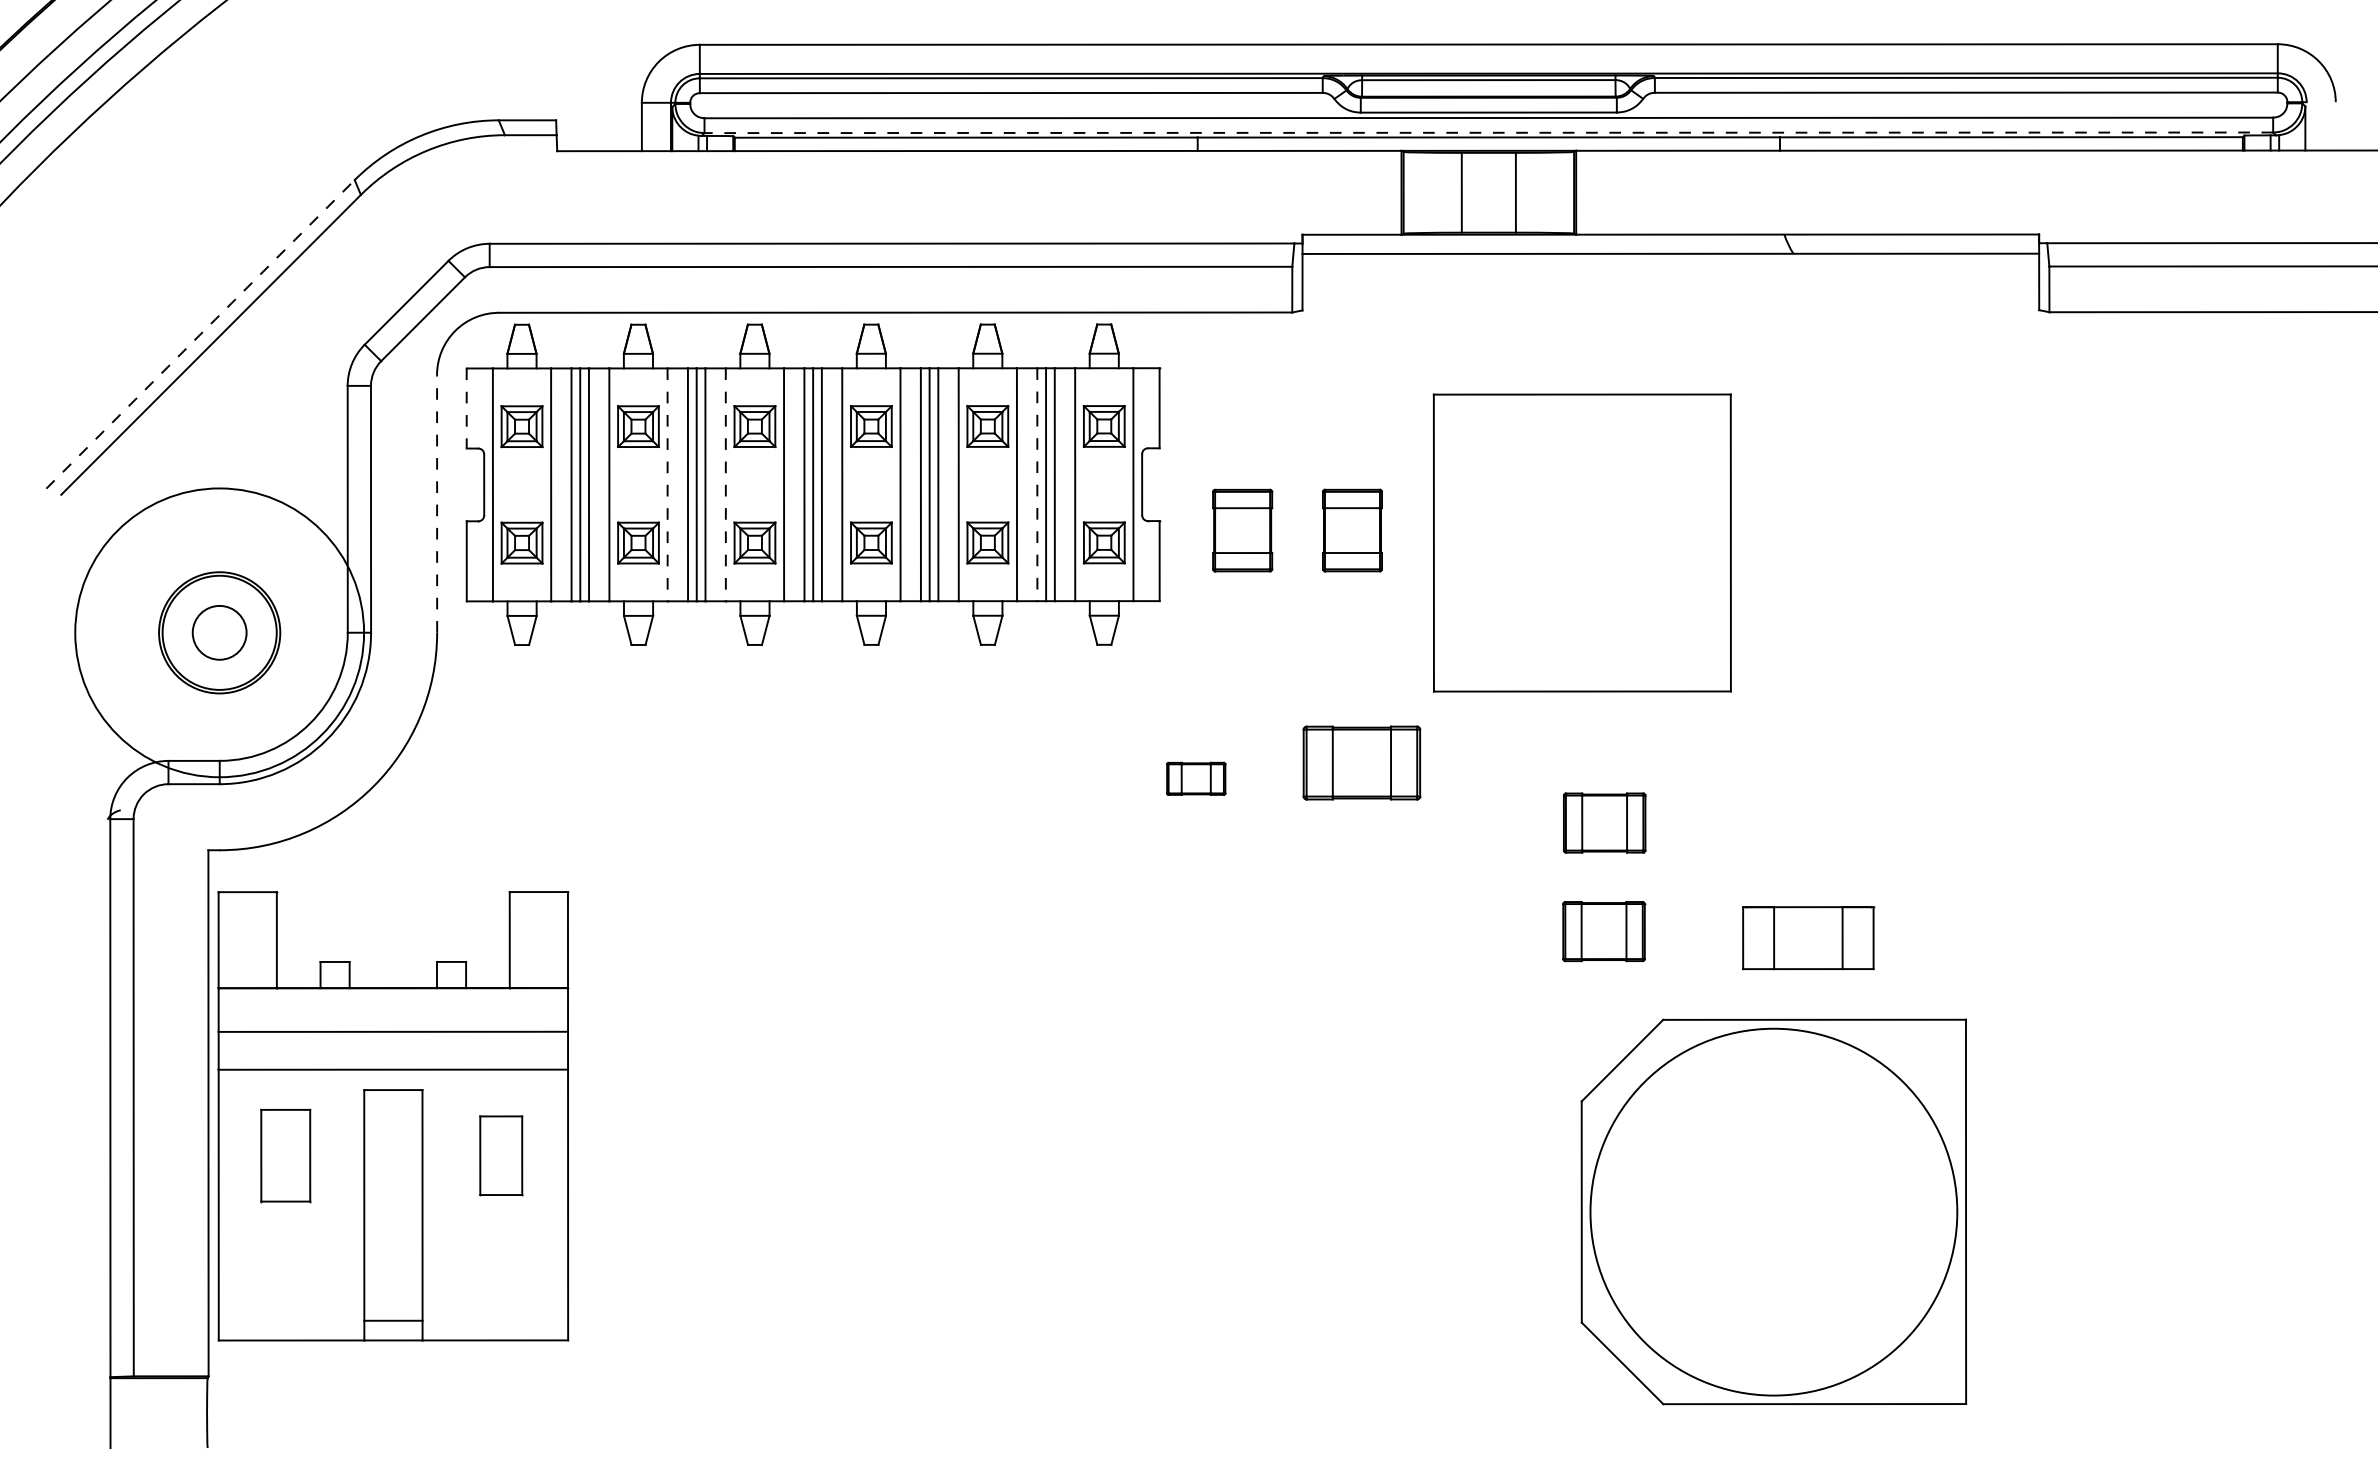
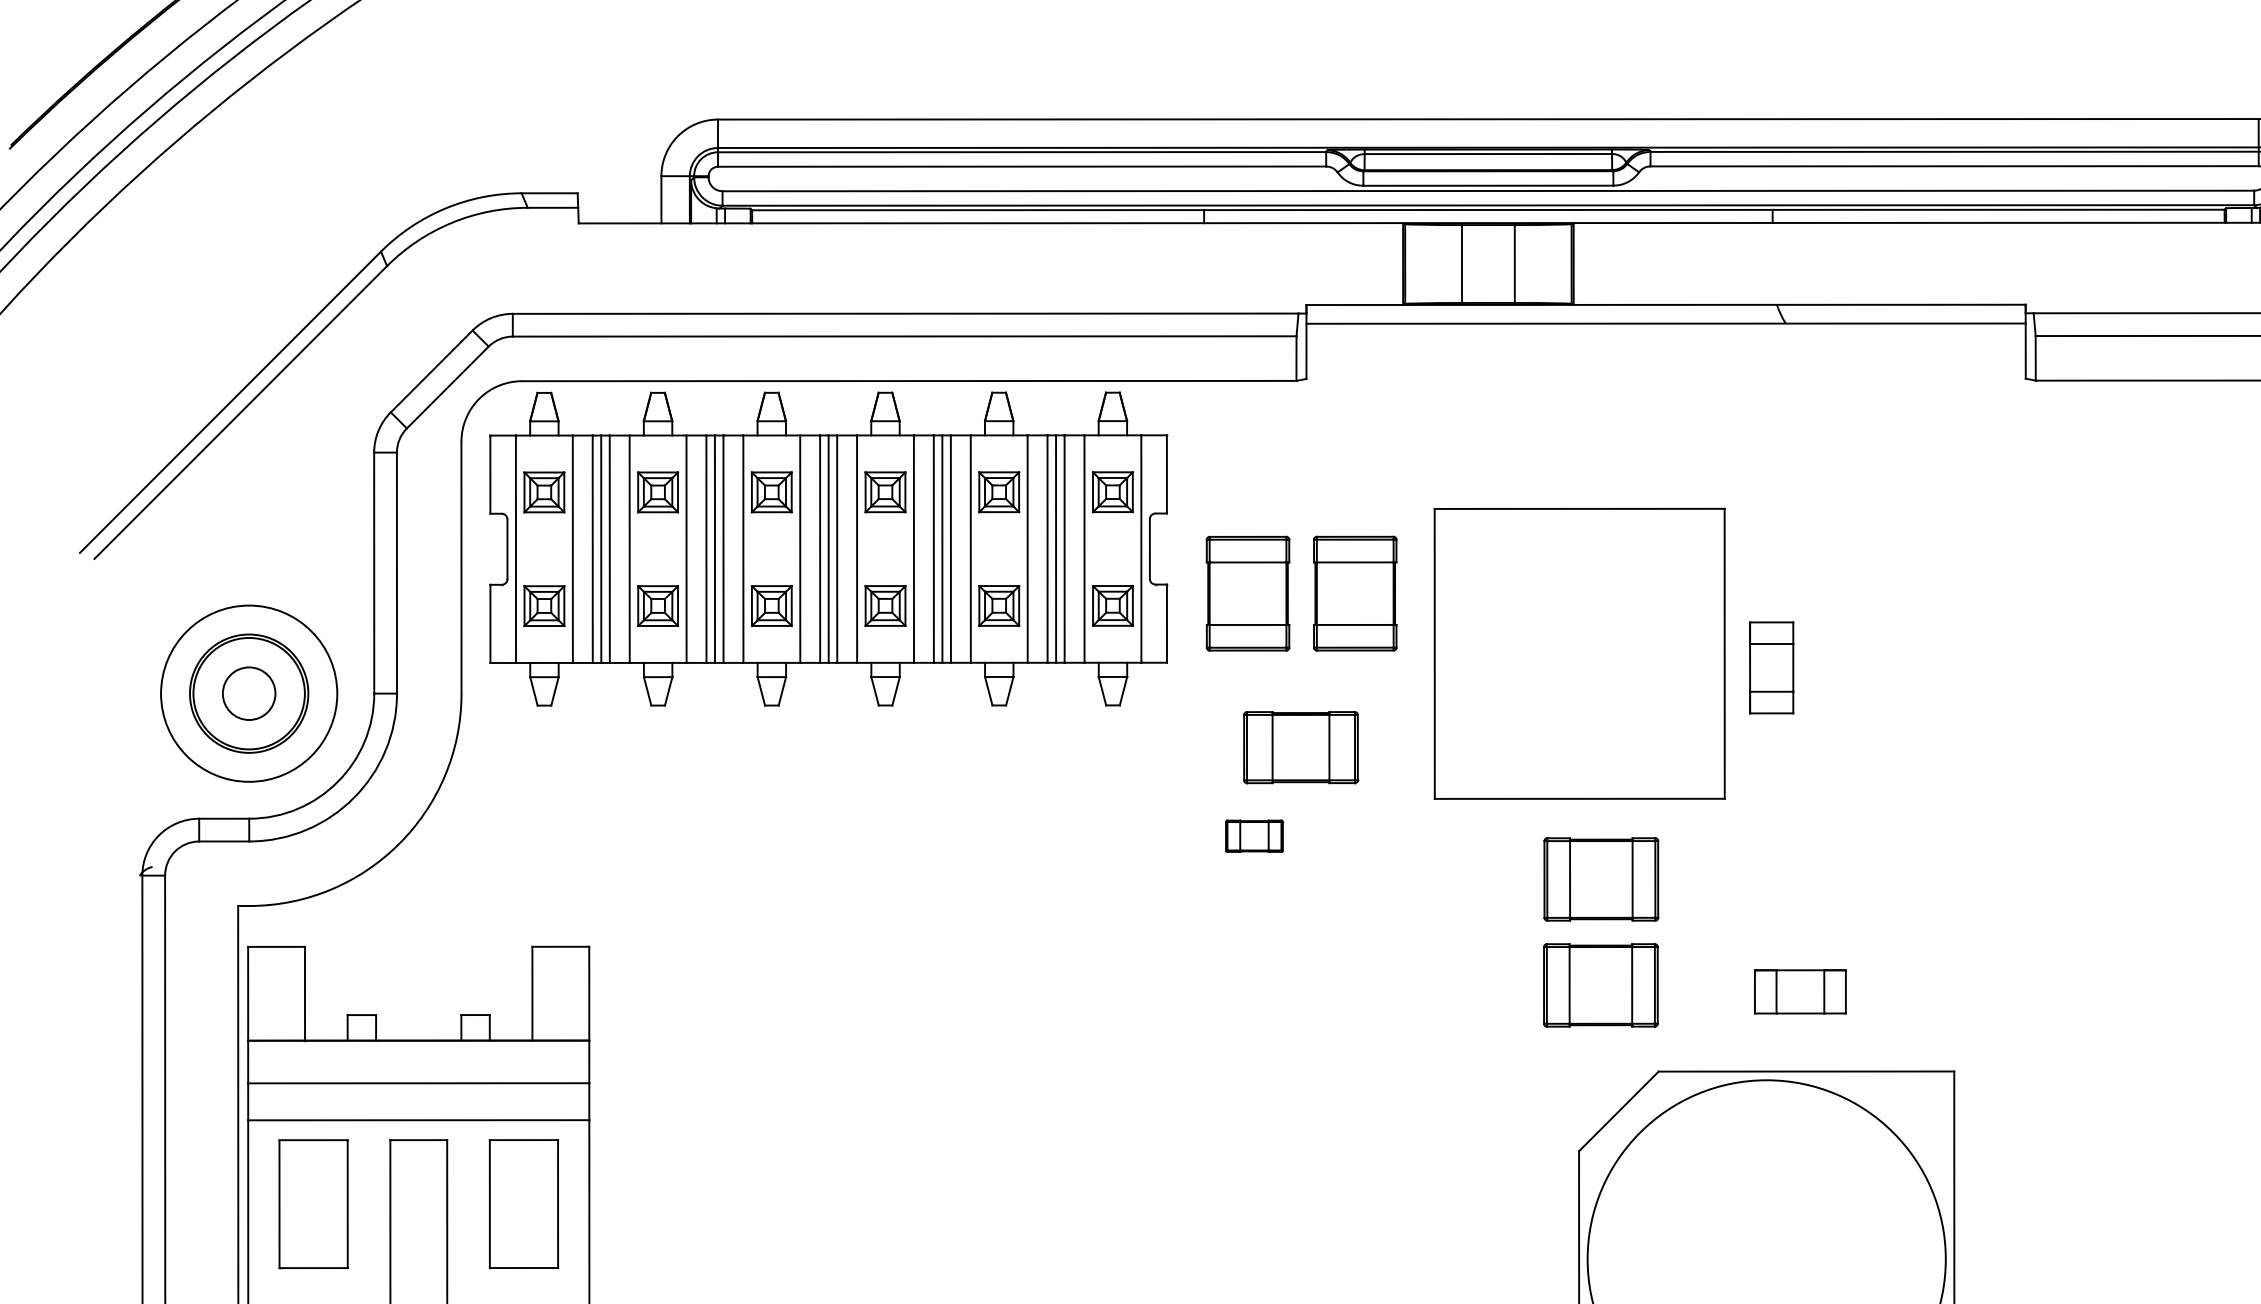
line: (1488, 132) -> (1488, 205), dashed -> solid
line: (200, 334) -> (230, 402), dashed -> solid
line: (466, 409) -> (490, 475), dashed -> solid
line: (667, 485) -> (686, 549), dashed -> solid
line: (725, 485) -> (743, 549), dashed -> solid
line: (1037, 485) -> (1047, 549), dashed -> solid
line: (437, 503) -> (461, 567), dashed -> solid
part: (1242, 530) -> (1247, 593), size x1.43
part: (1352, 530) -> (1355, 593), size x1.43
part: (1581, 542) -> (1578, 653), moved
part: (1778, 606) -> (1771, 667), added
circle: (219, 632) -> (249, 693), size x0.62
part: (1361, 762) -> (1300, 747), moved
part: (1196, 778) -> (1254, 835), moved
part: (1604, 822) -> (1601, 878), size x1.43
part: (1603, 931) -> (1600, 985), size x1.43
part: (1808, 938) -> (1800, 992), size x0.71
part: (285, 1155) -> (313, 1204), size x1.43
part: (501, 1155) -> (524, 1204), size x1.67

